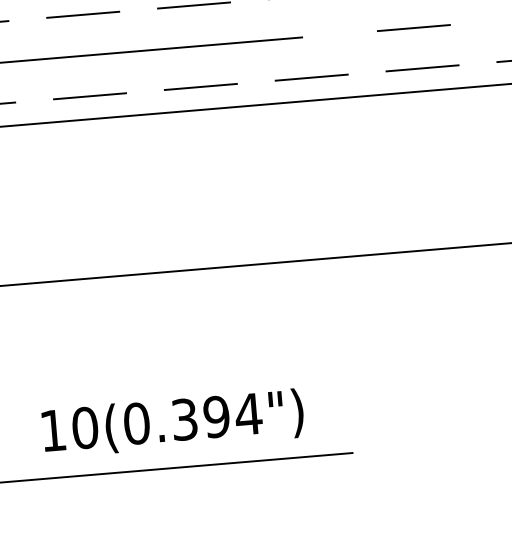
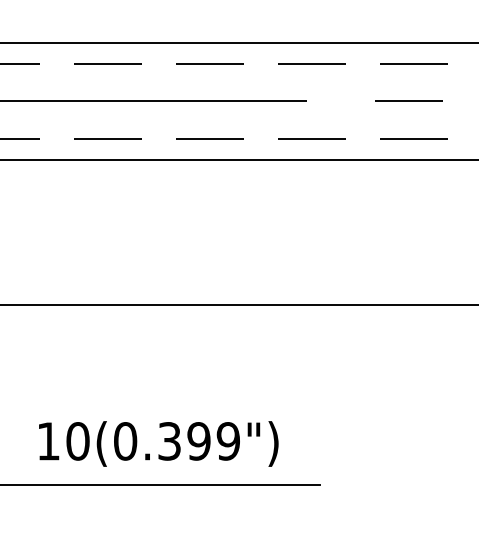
text: (248, 414) -> (228, 441), 10(0.394") -> 10(0.399")

